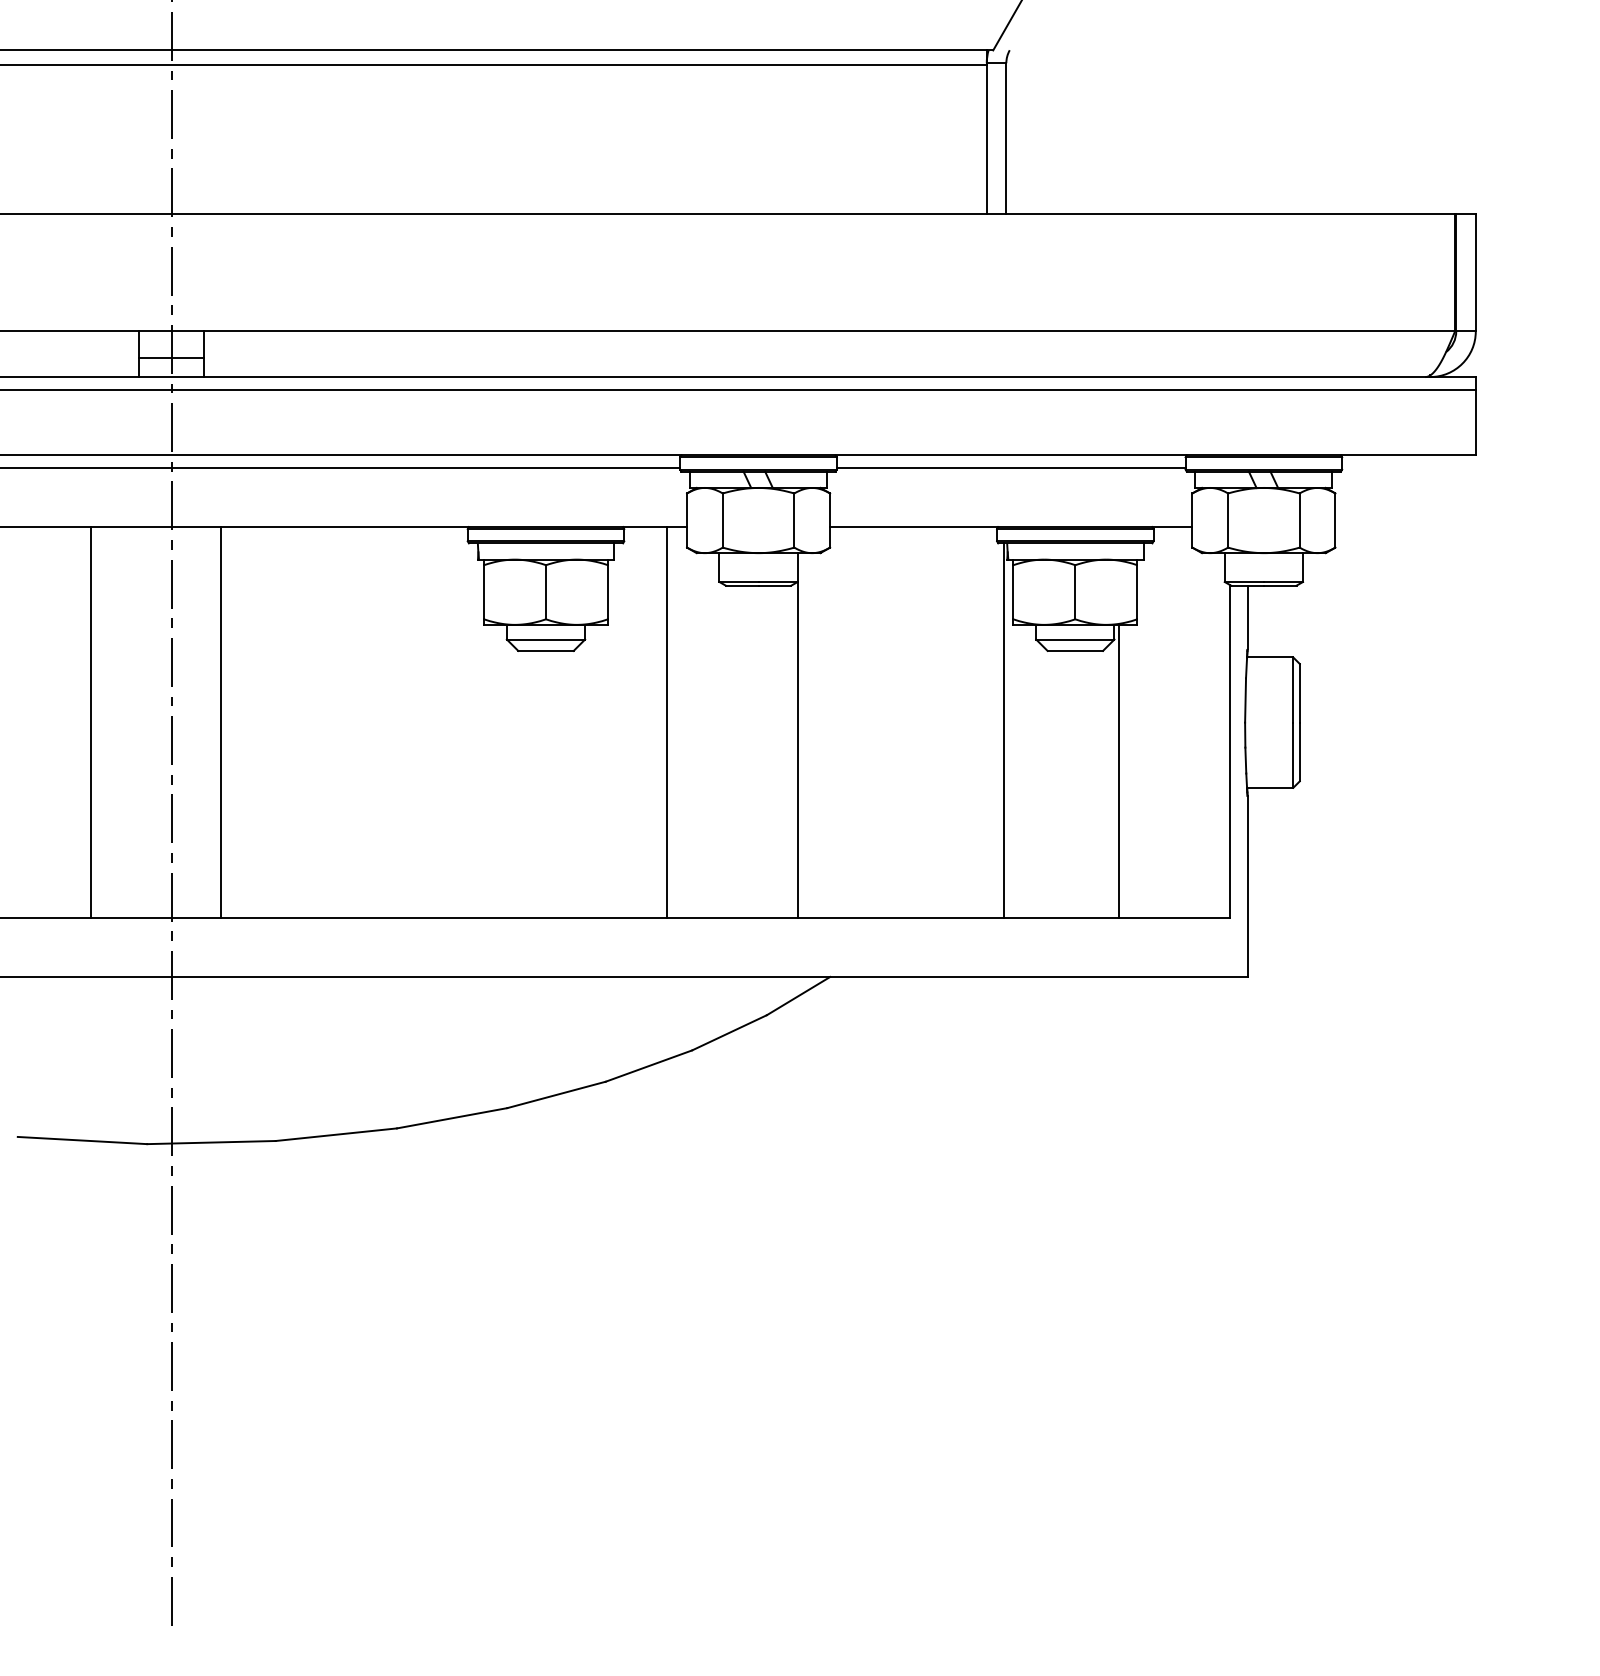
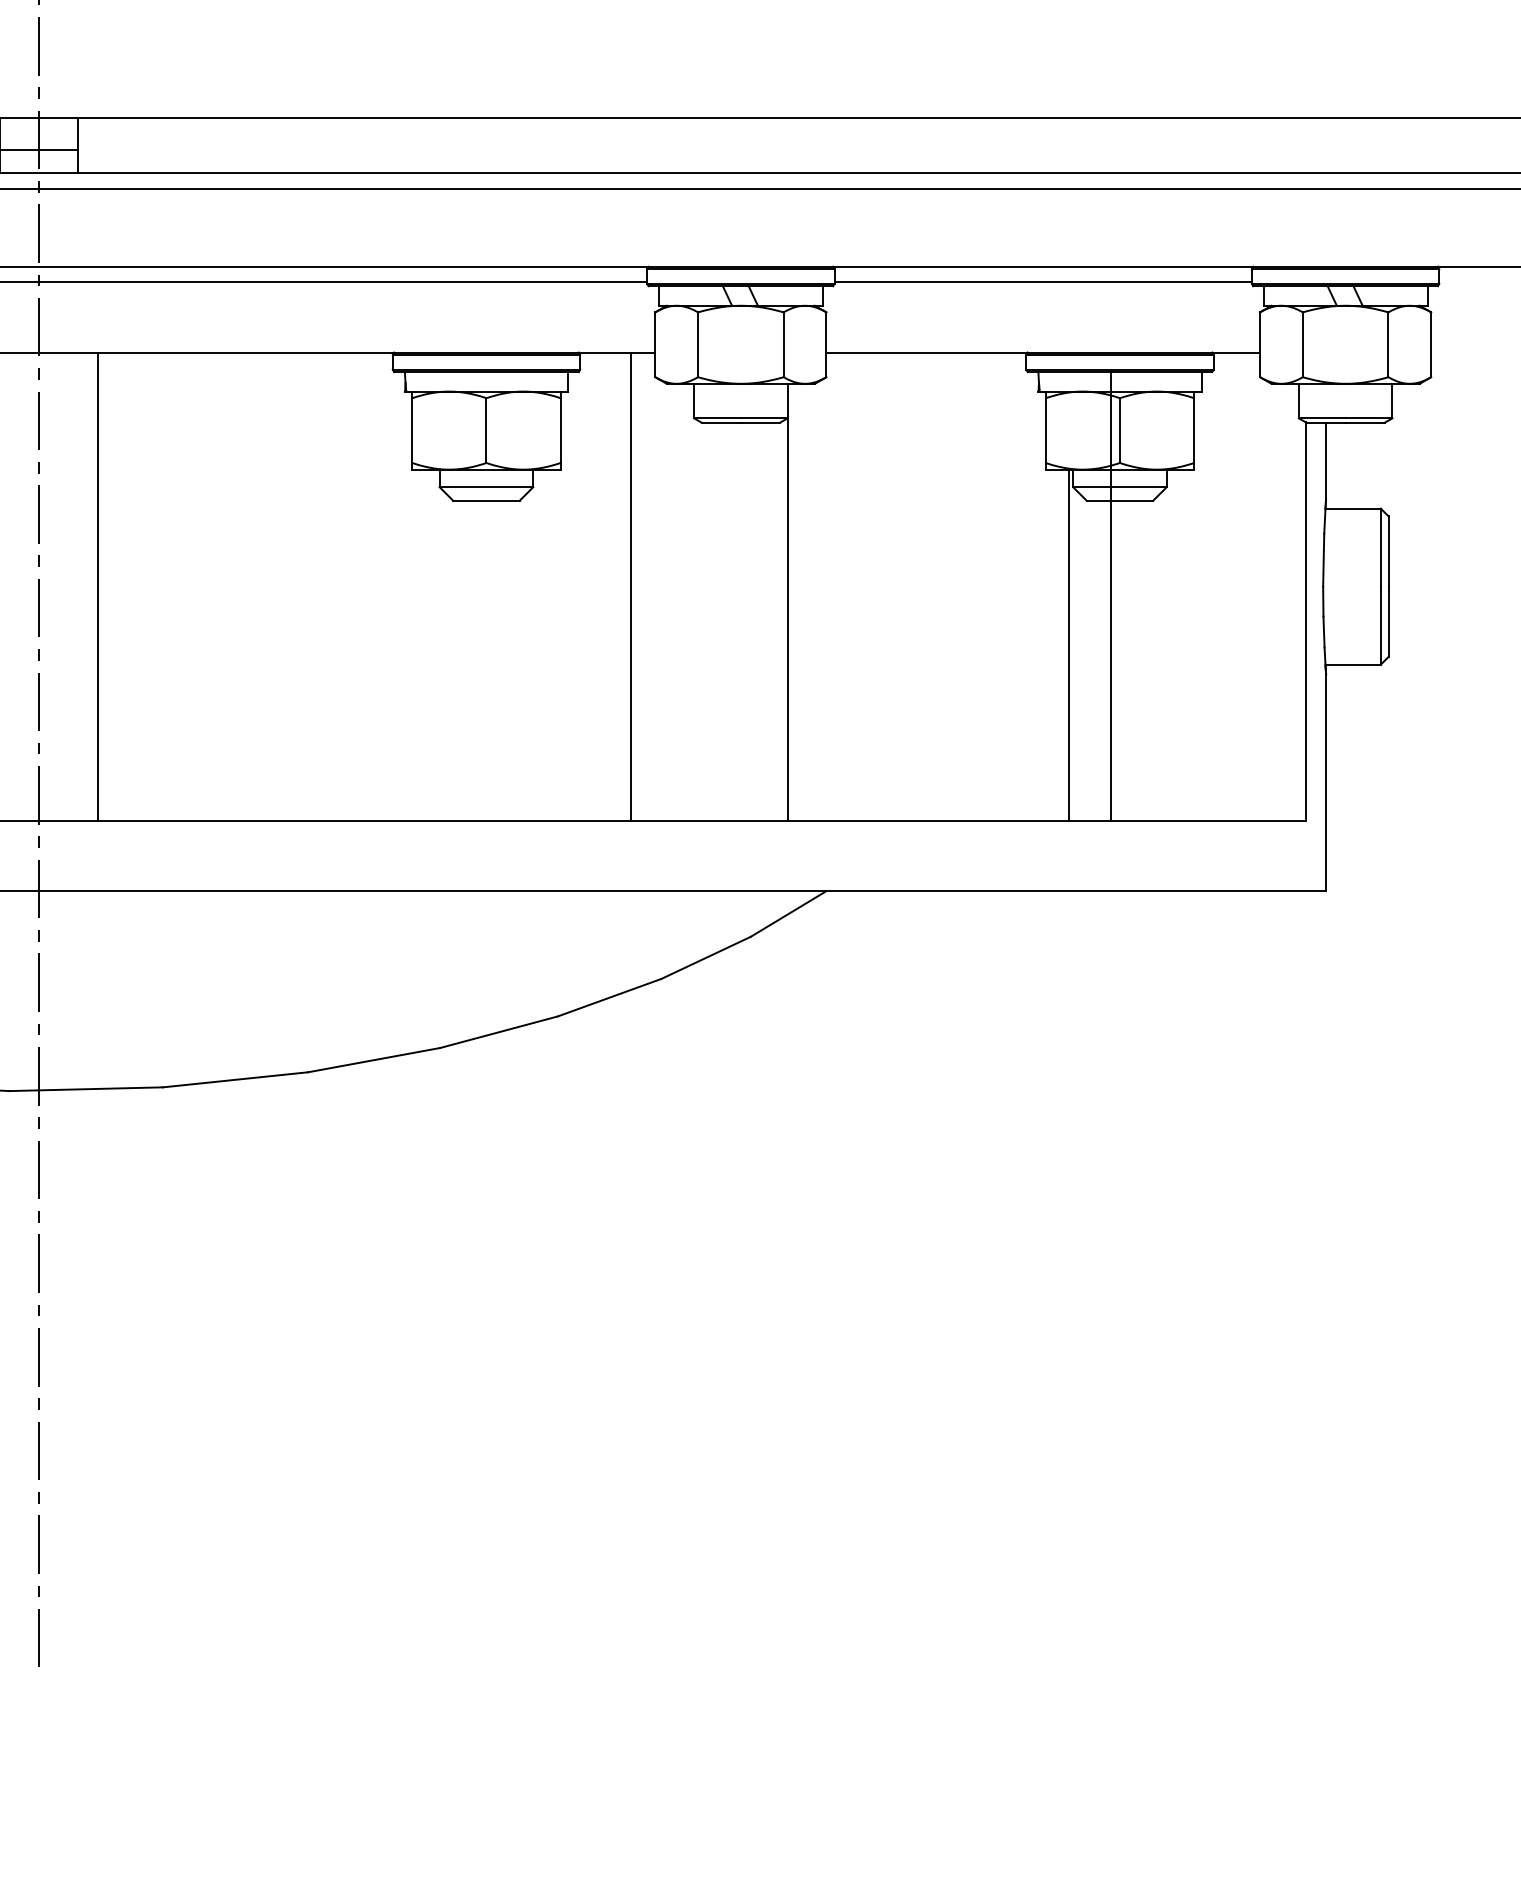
line: (1003, 730) -> (1110, 596), moved
line: (1119, 771) -> (1068, 645), moved

